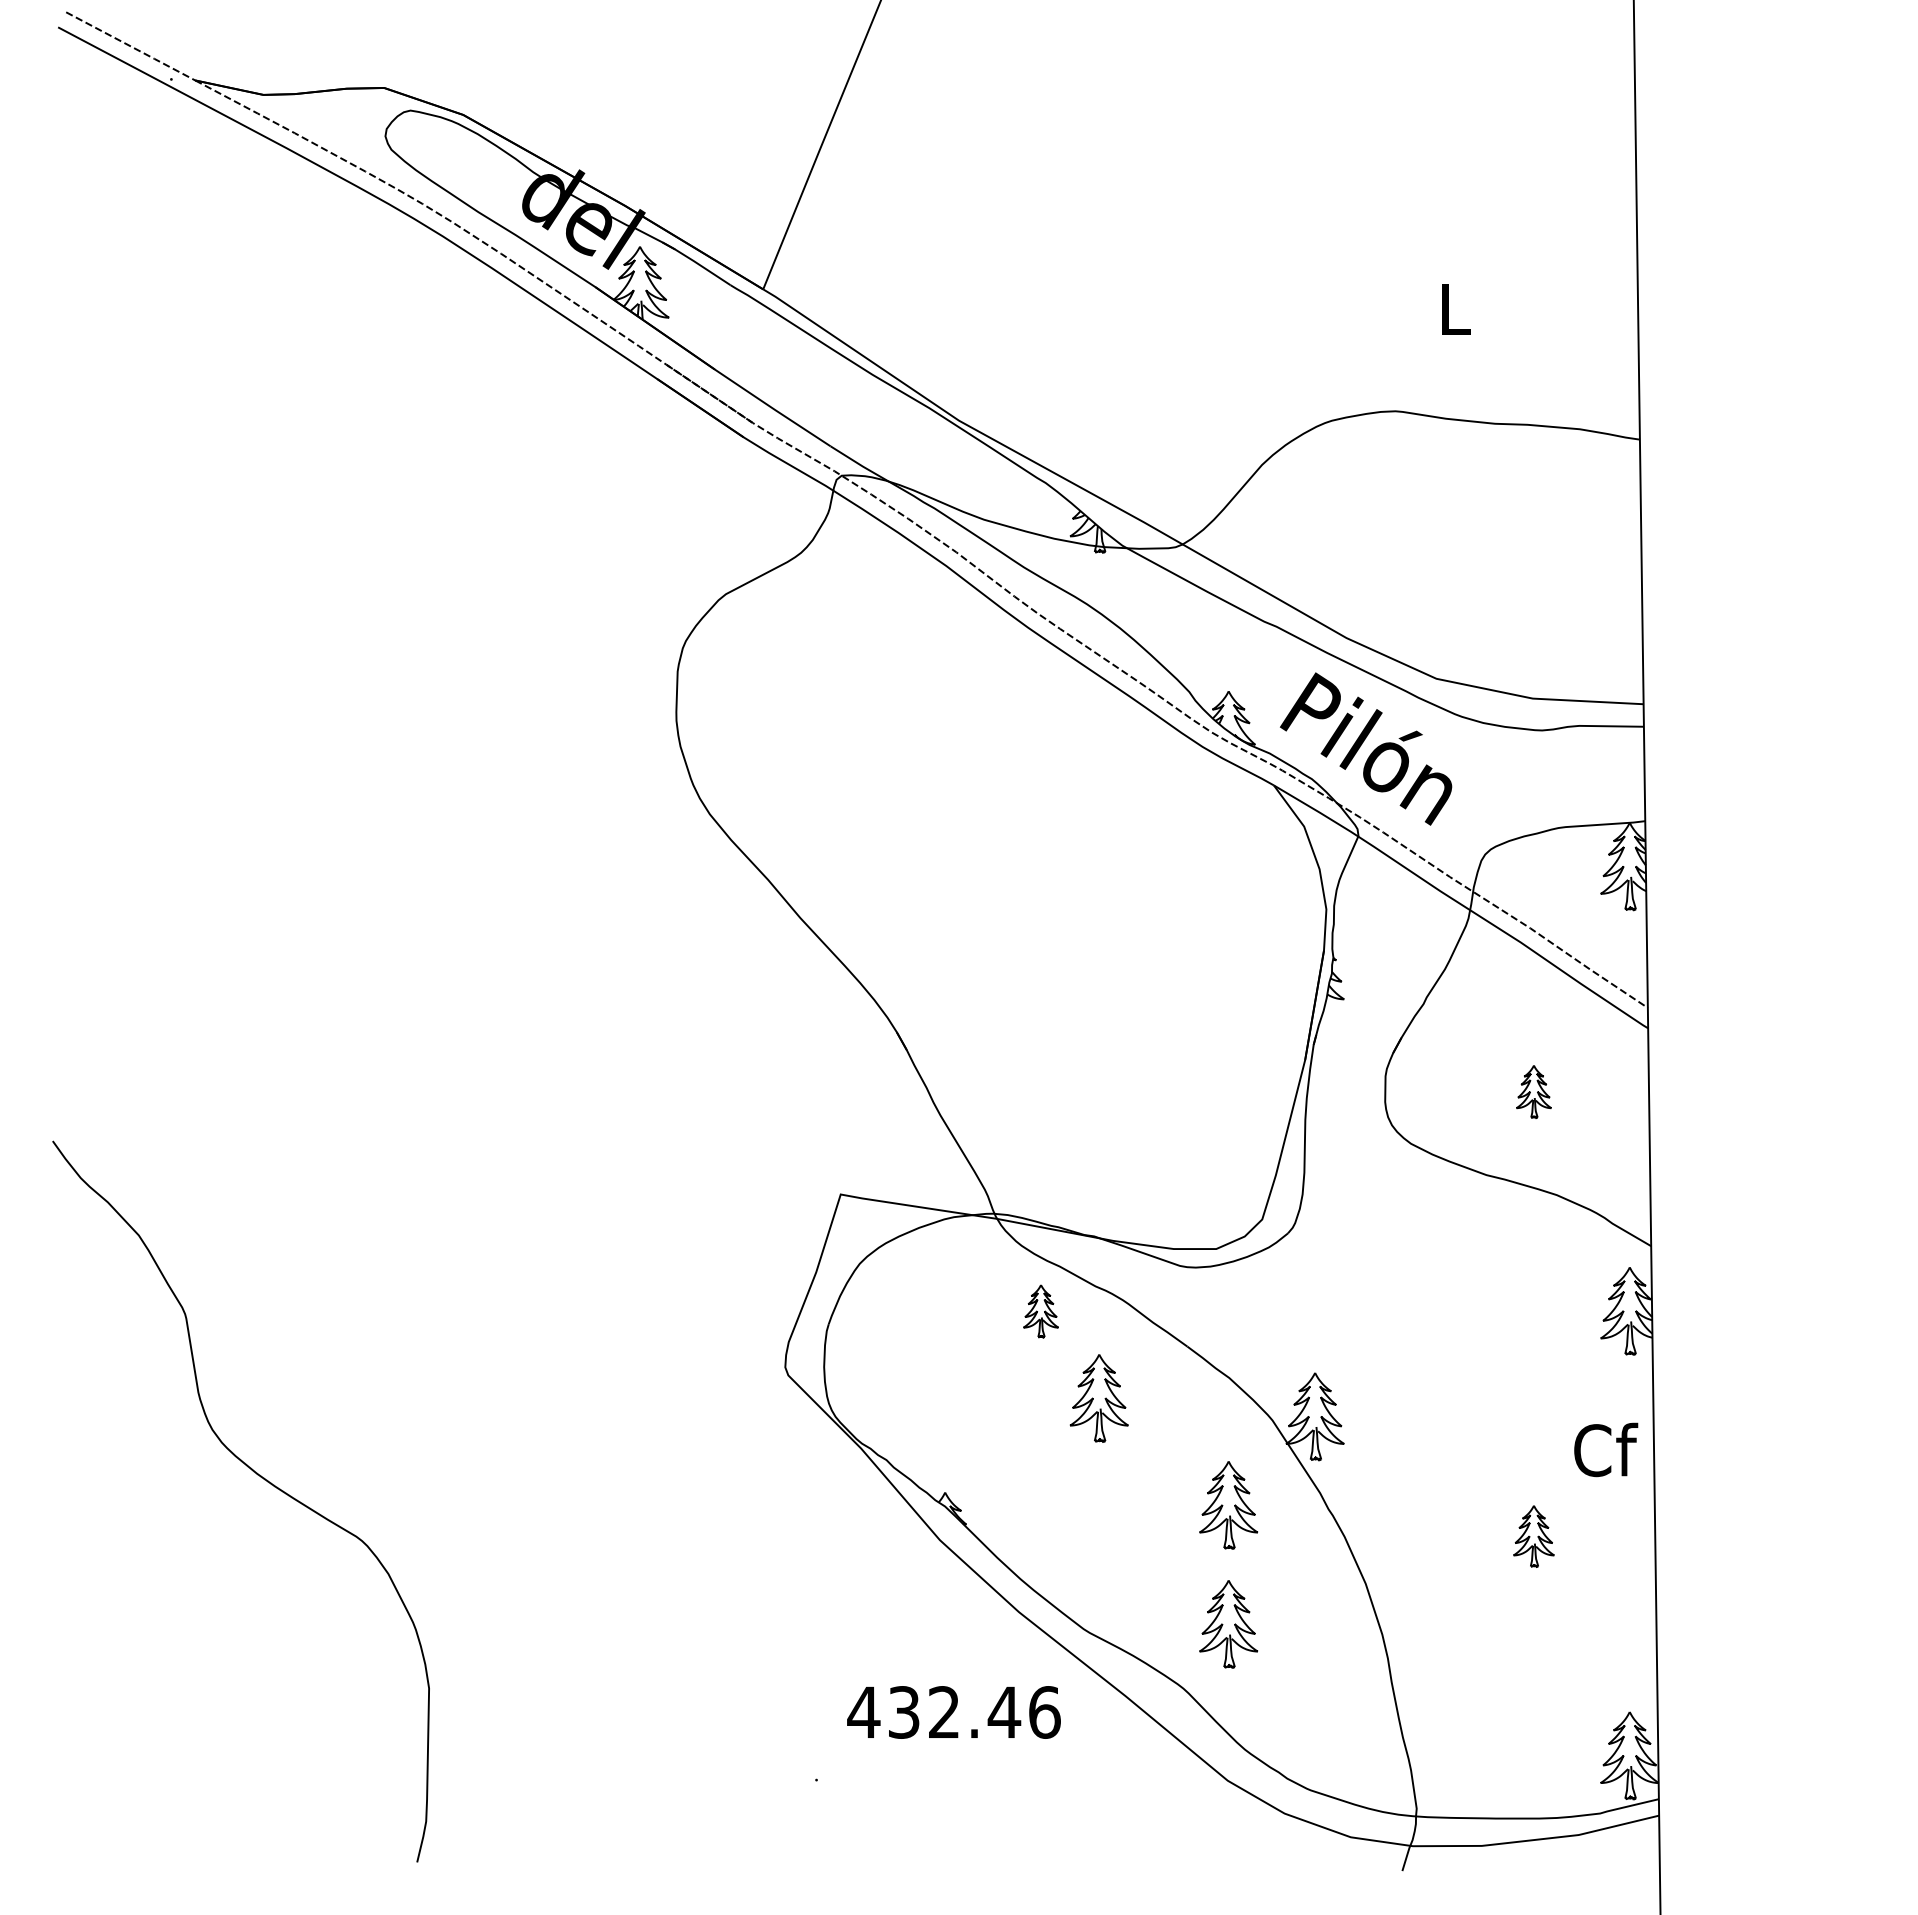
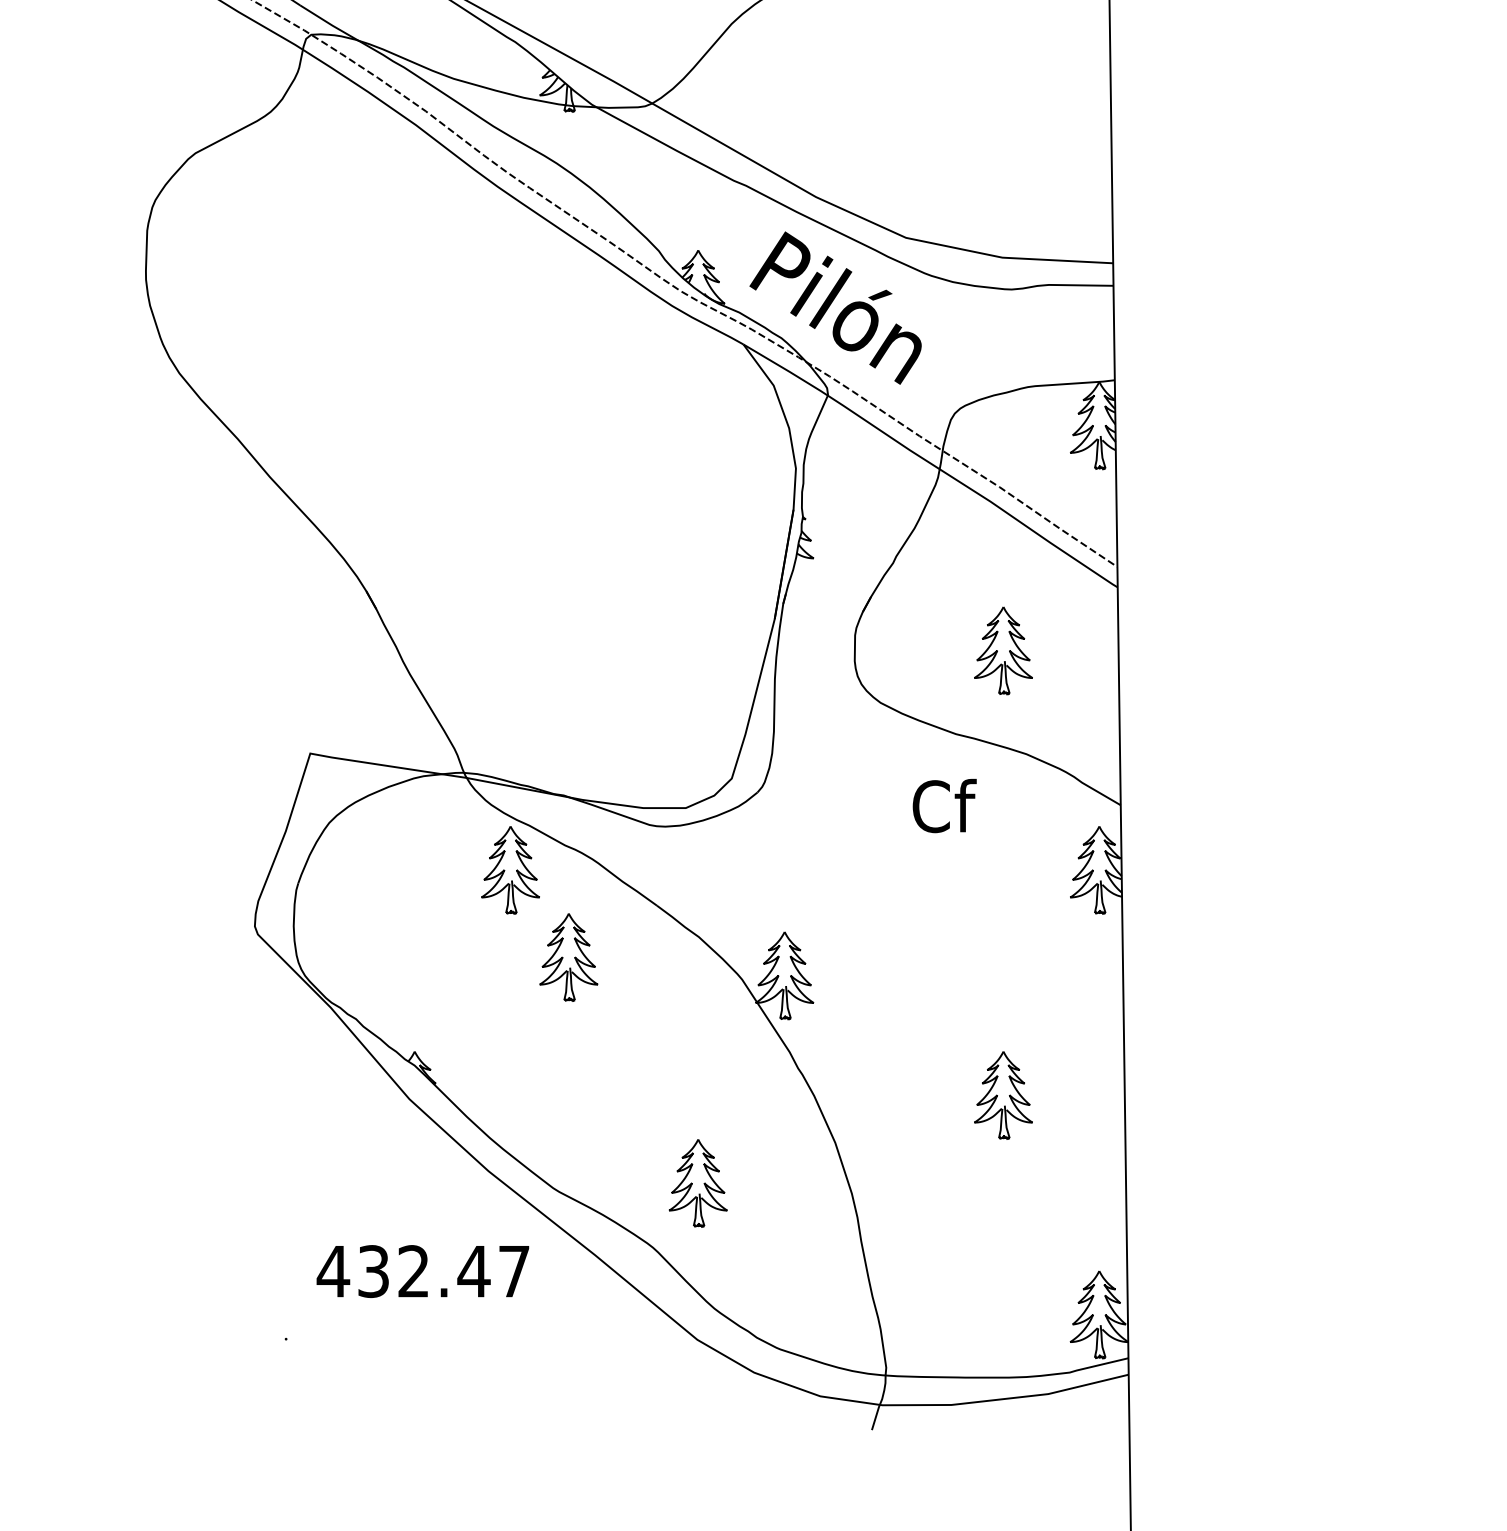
part: (1533, 1091) -> (1003, 650), size x1.67
part: (1040, 1311) -> (510, 870), size x1.67
text: (1606, 1449) -> (945, 805), moved
part: (1228, 1505) -> (698, 1064), removed
part: (1533, 1536) -> (1003, 1095), size x1.43
text: (1044, 1712) -> (514, 1271), 432.46 -> 432.47

